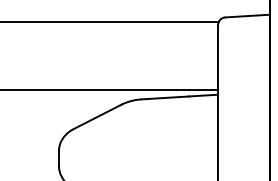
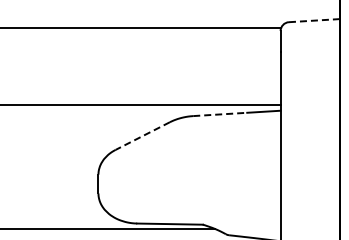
line: (247, 15) -> (314, 20), solid -> dashed
line: (165, 97) -> (220, 114), solid -> dashed
line: (97, 117) -> (142, 136), solid -> dashed

